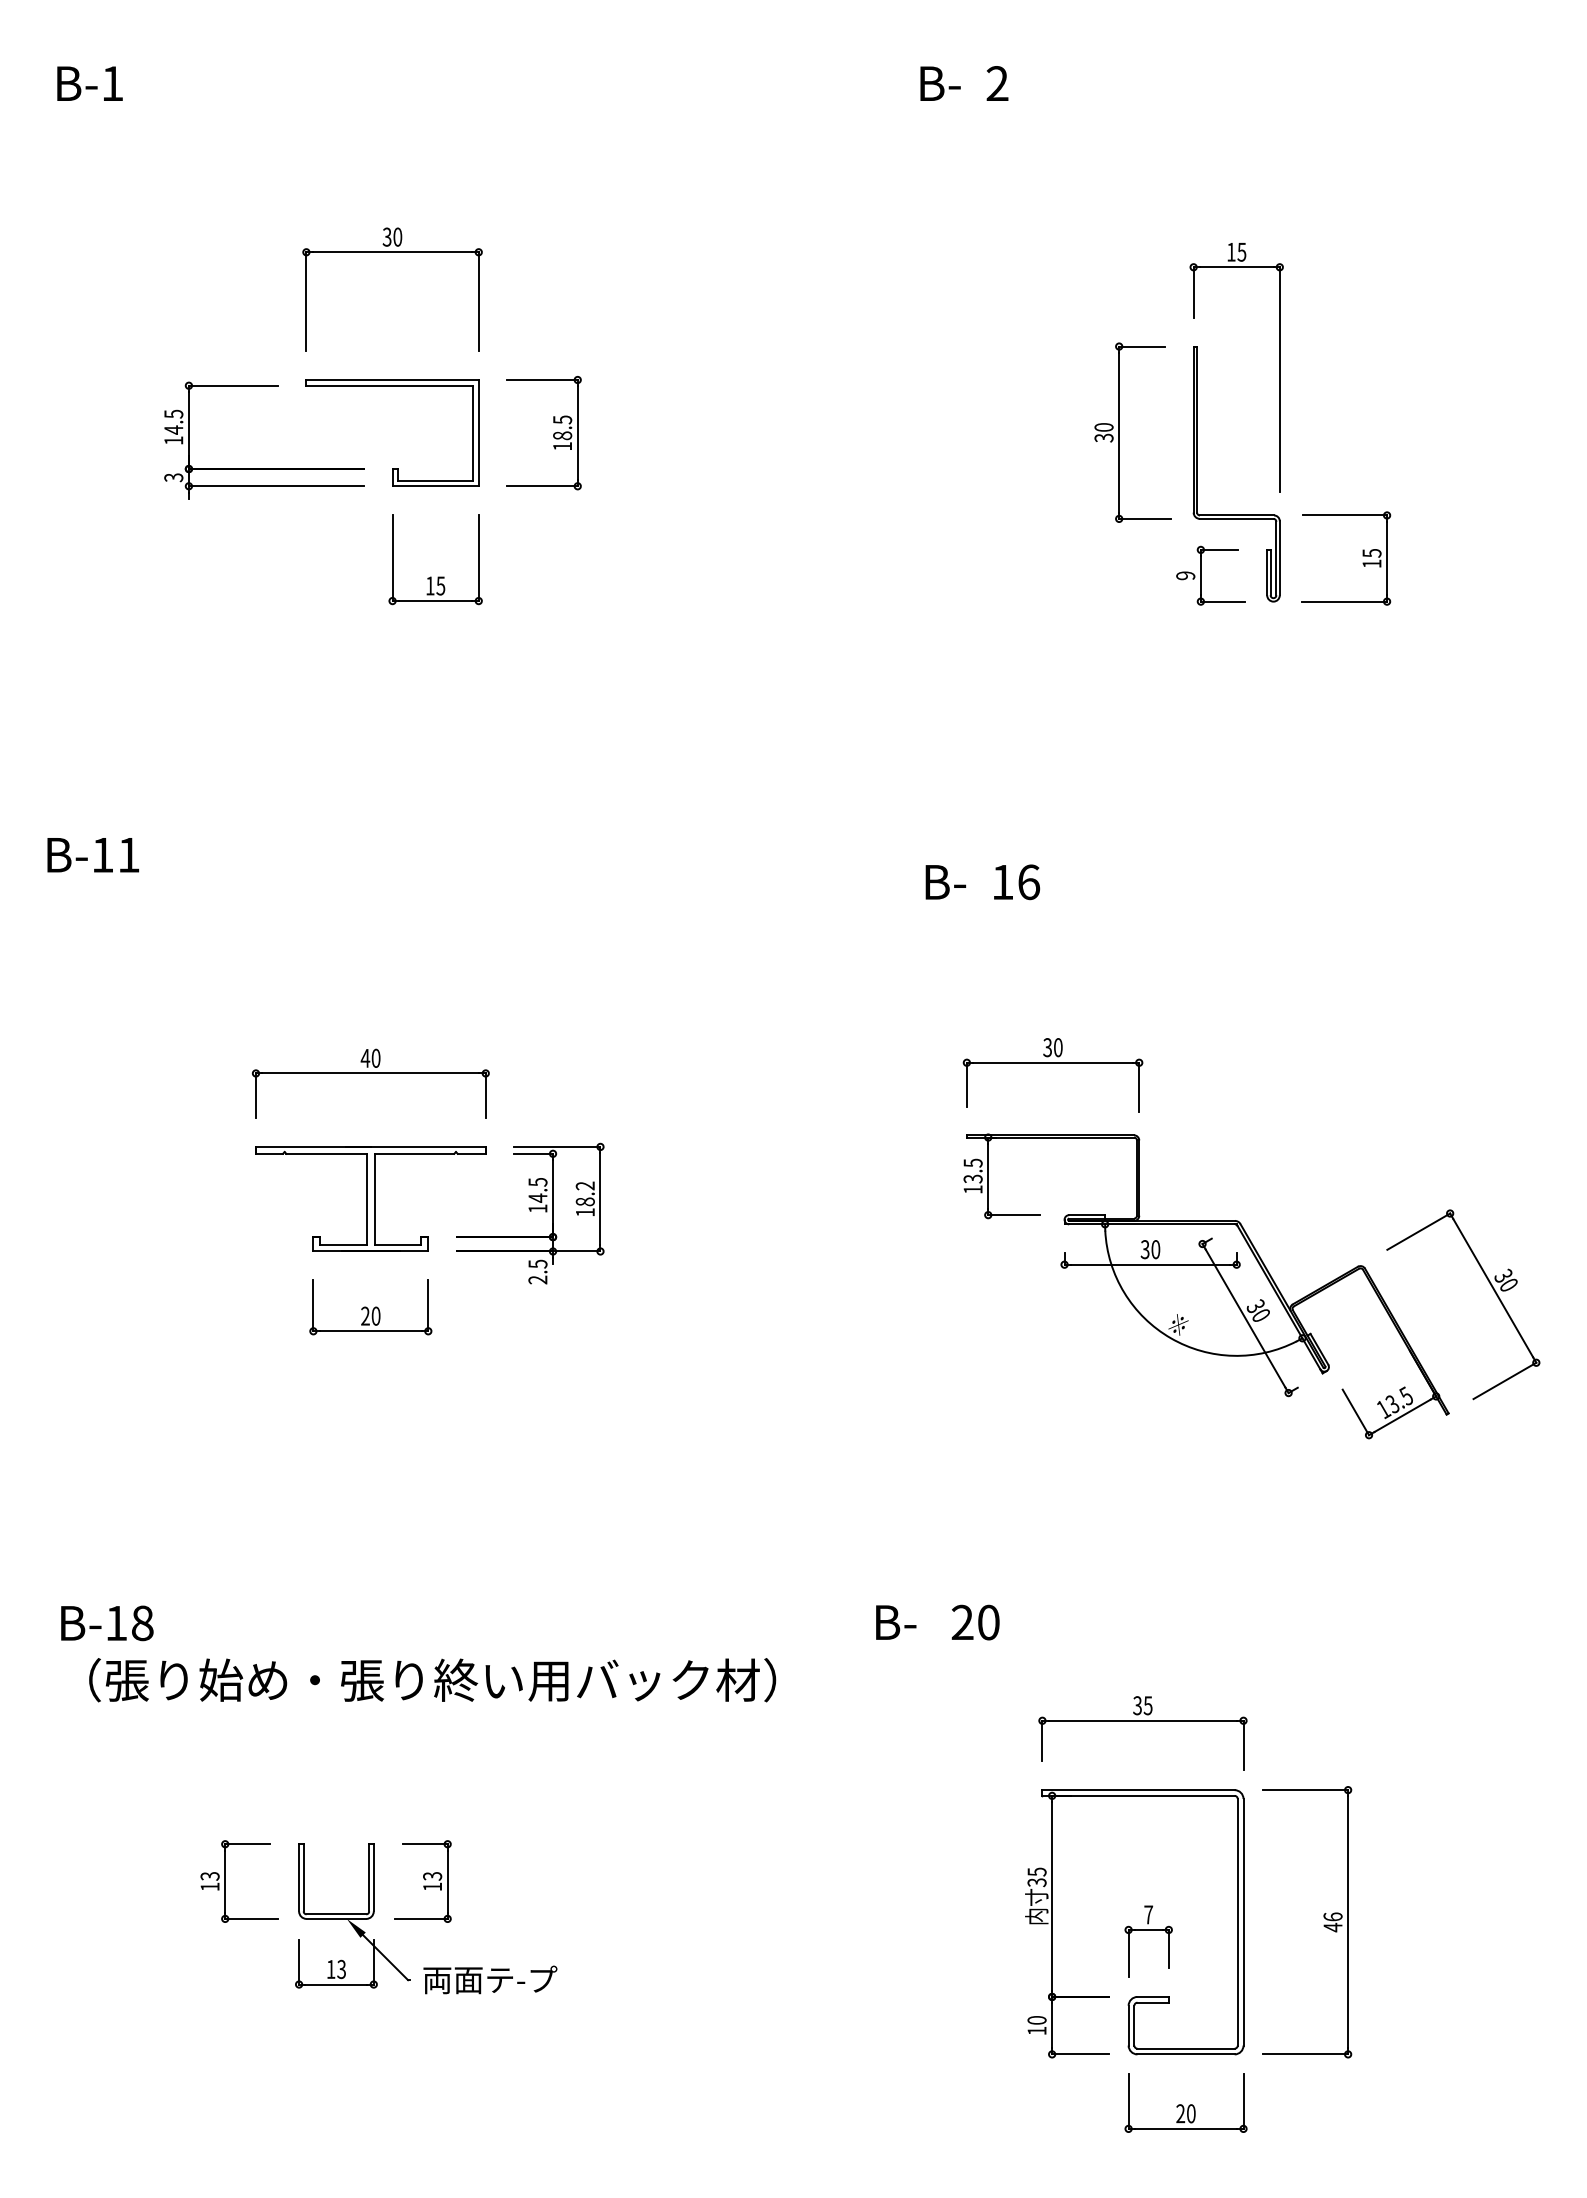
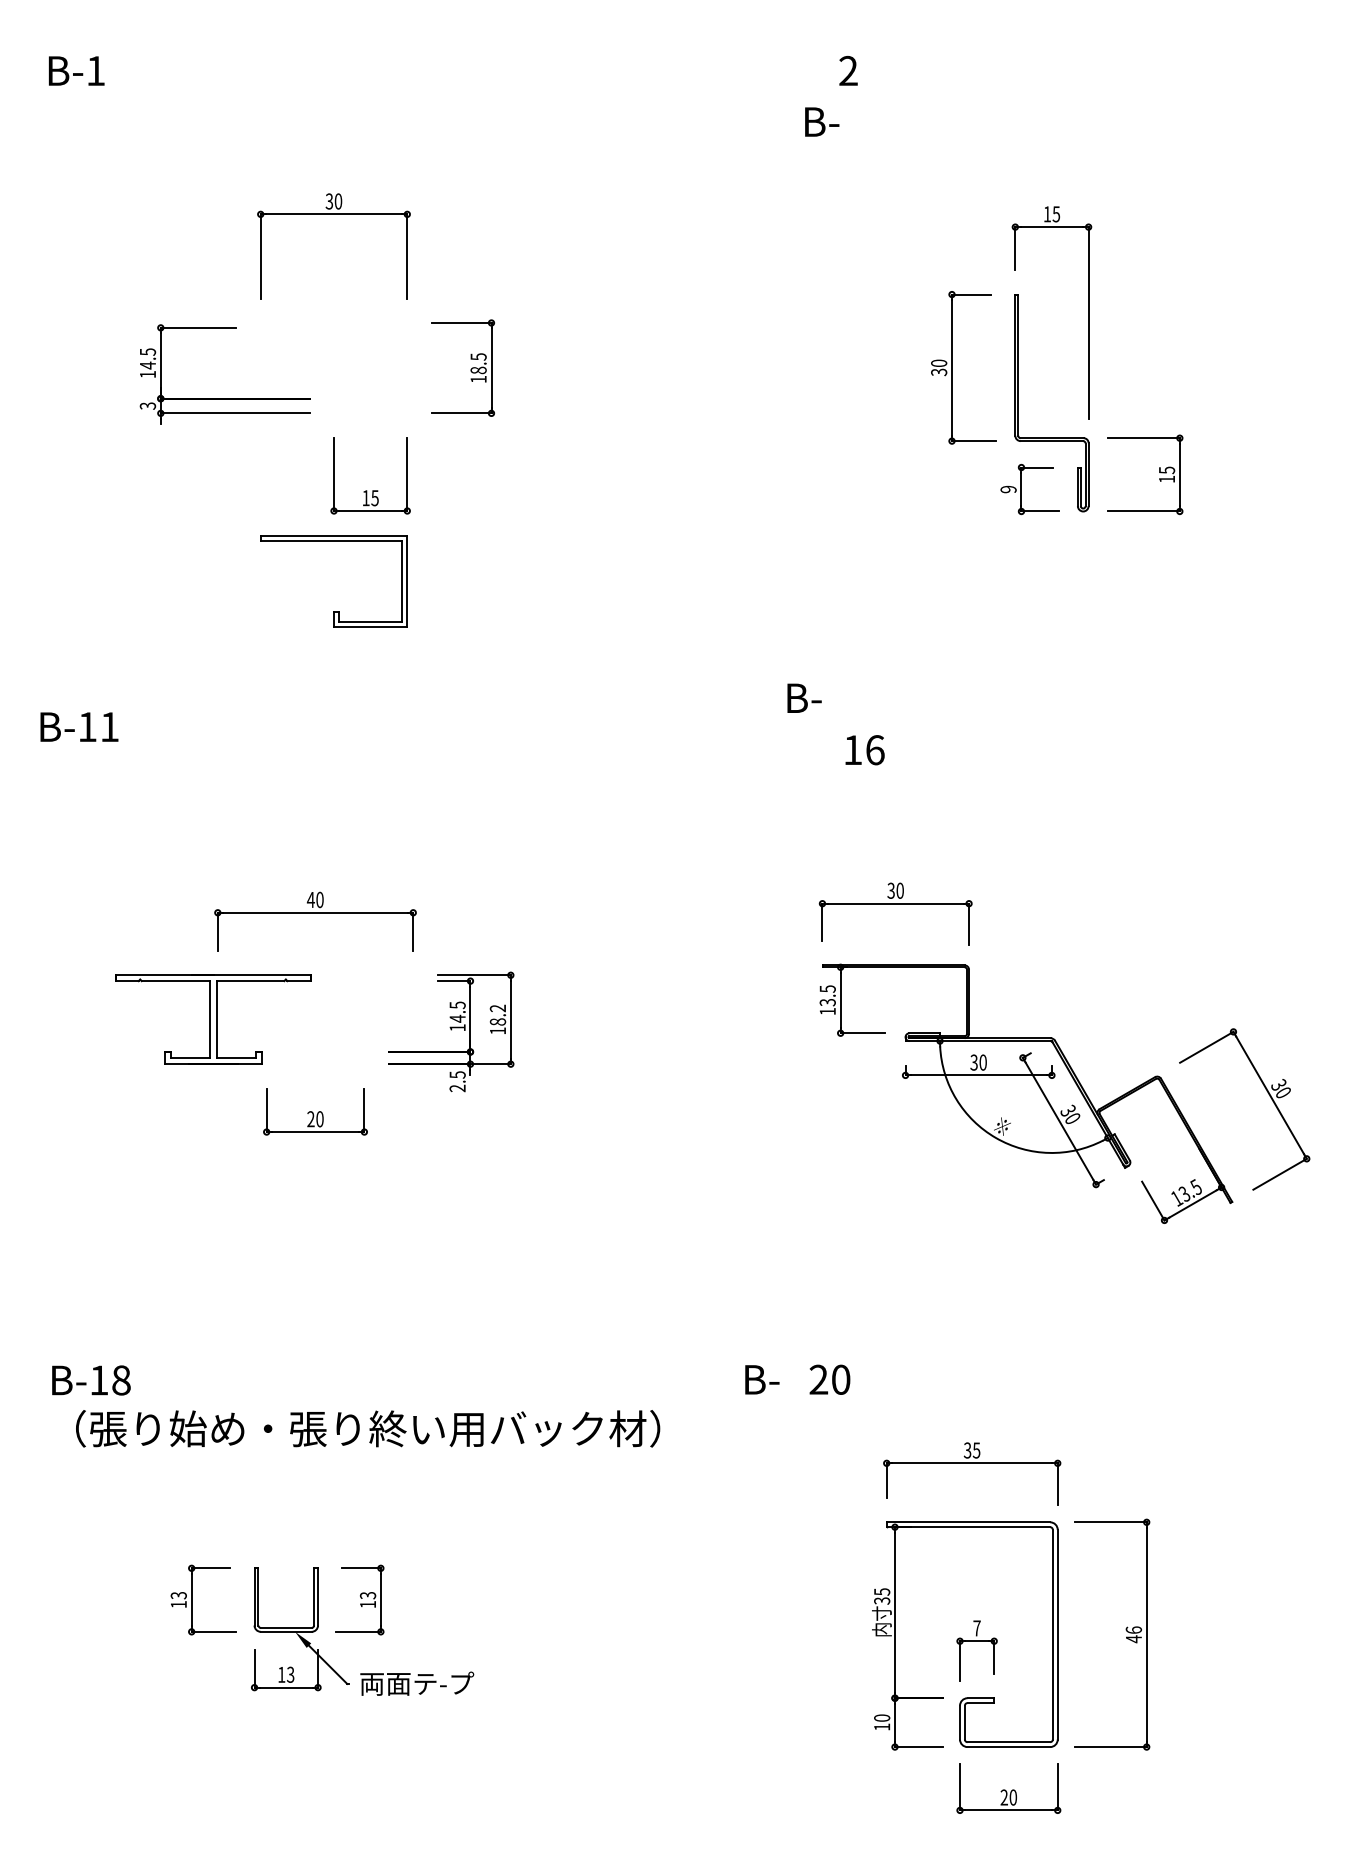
text: (940, 83) -> (822, 121), moved
part: (392, 468) -> (333, 611), moved
text: (945, 882) -> (804, 698), moved
part: (370, 1198) -> (213, 1019), moved

